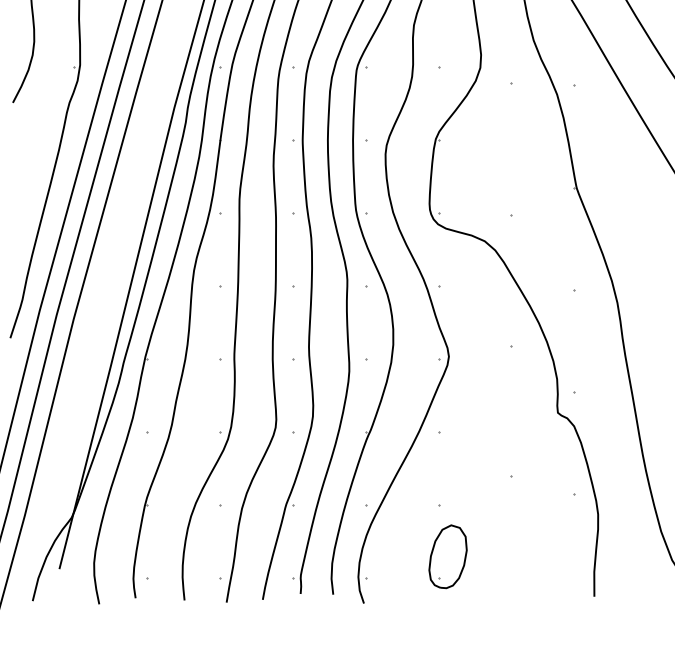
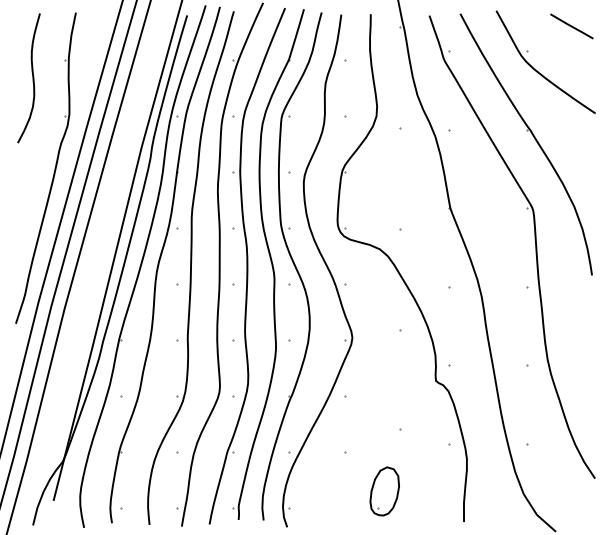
part: (447, 556) -> (384, 491), moved

